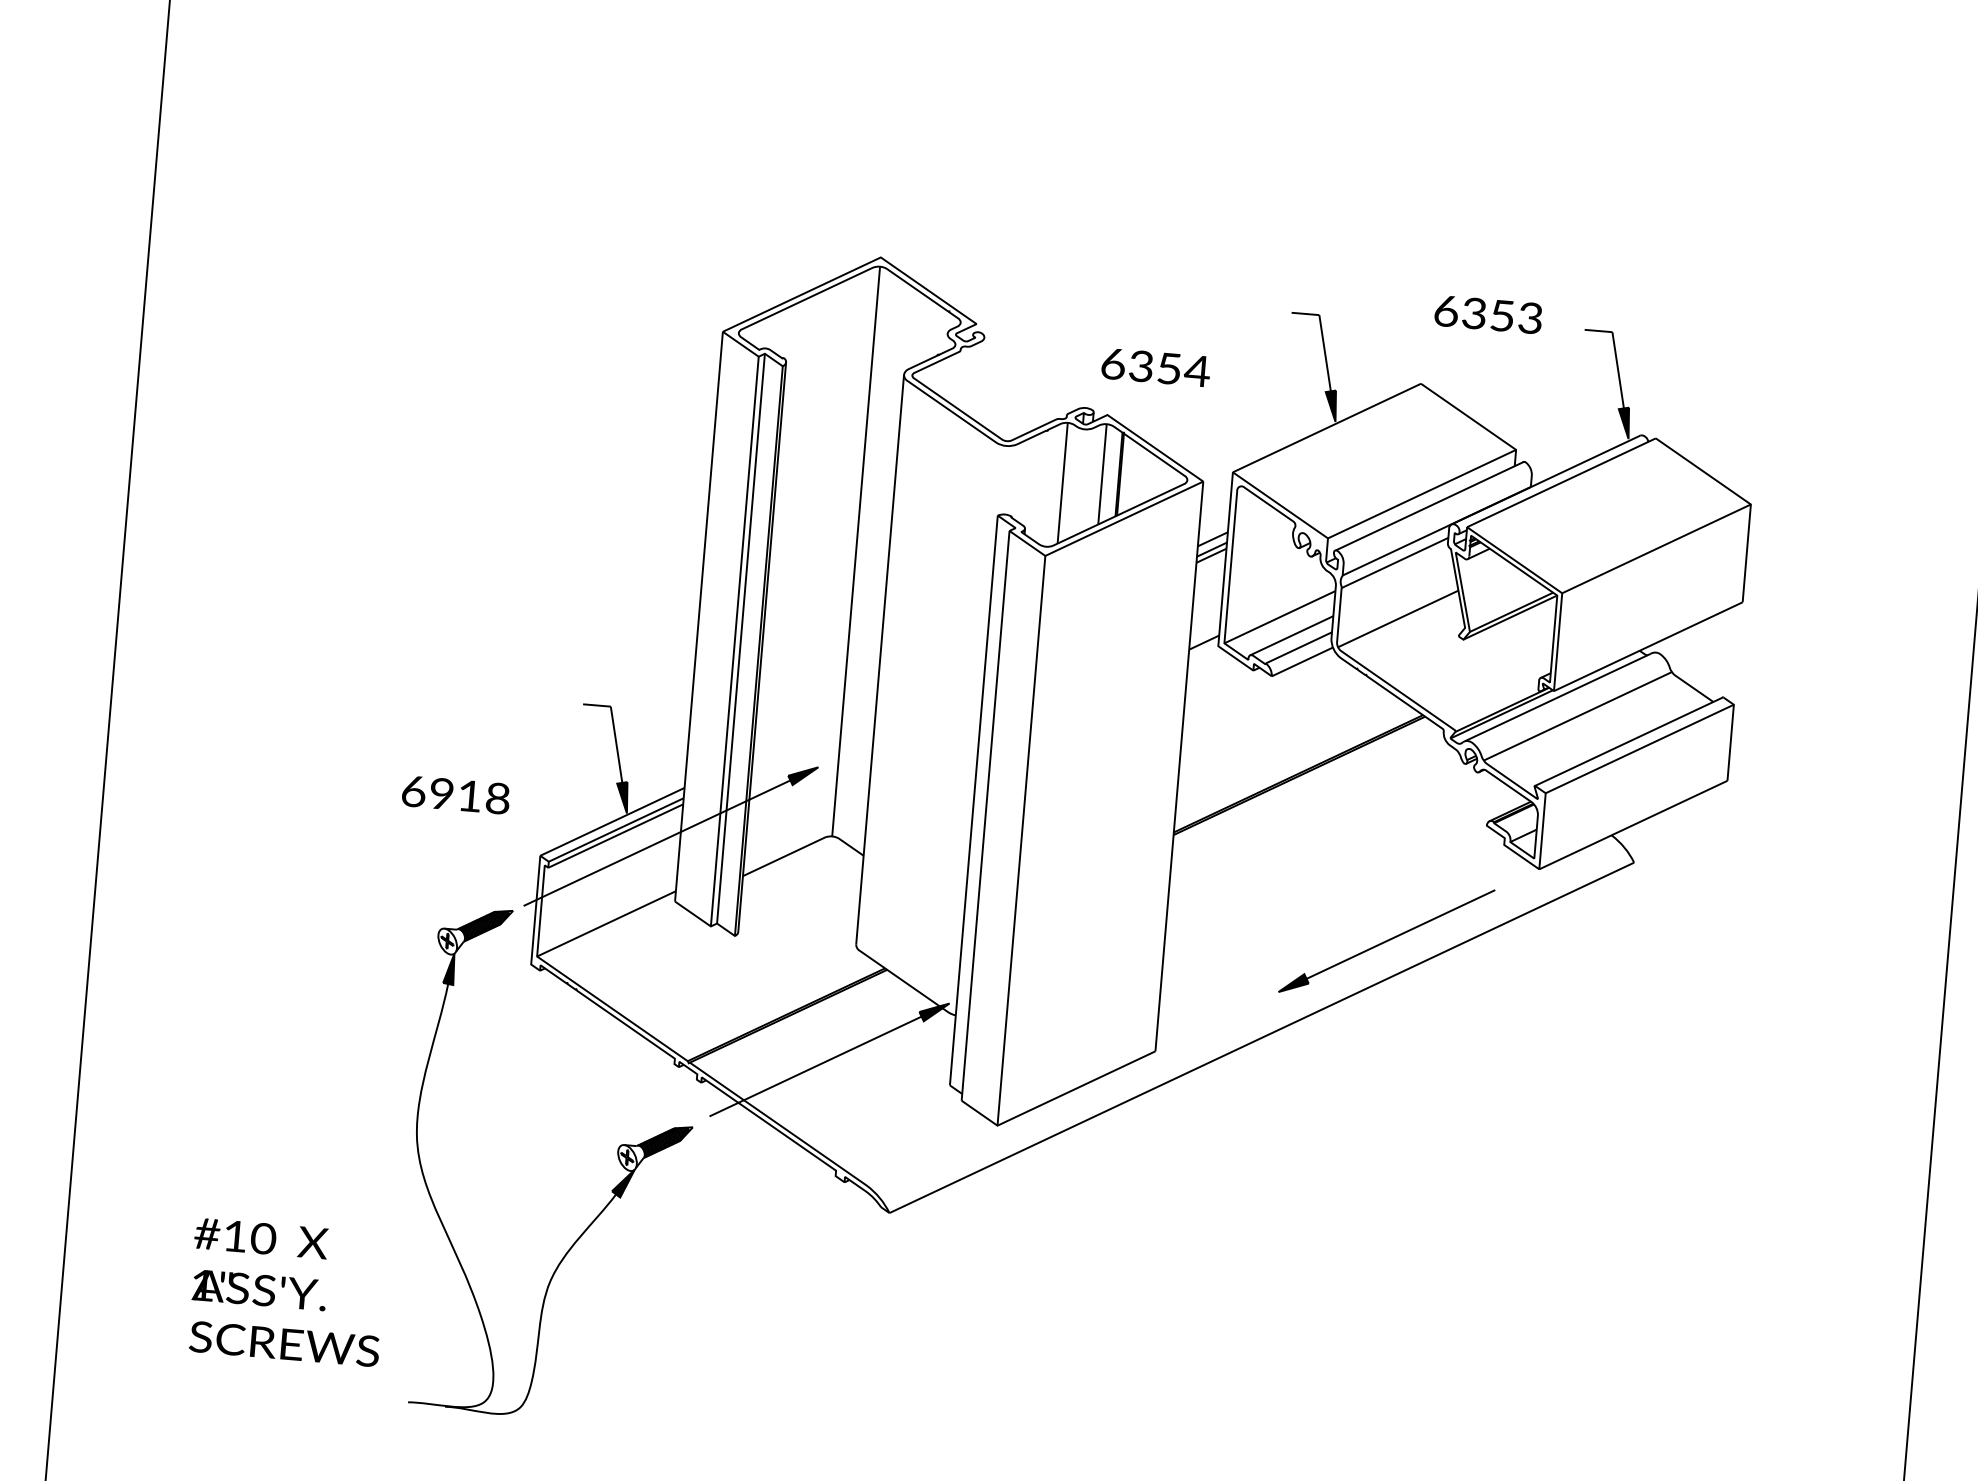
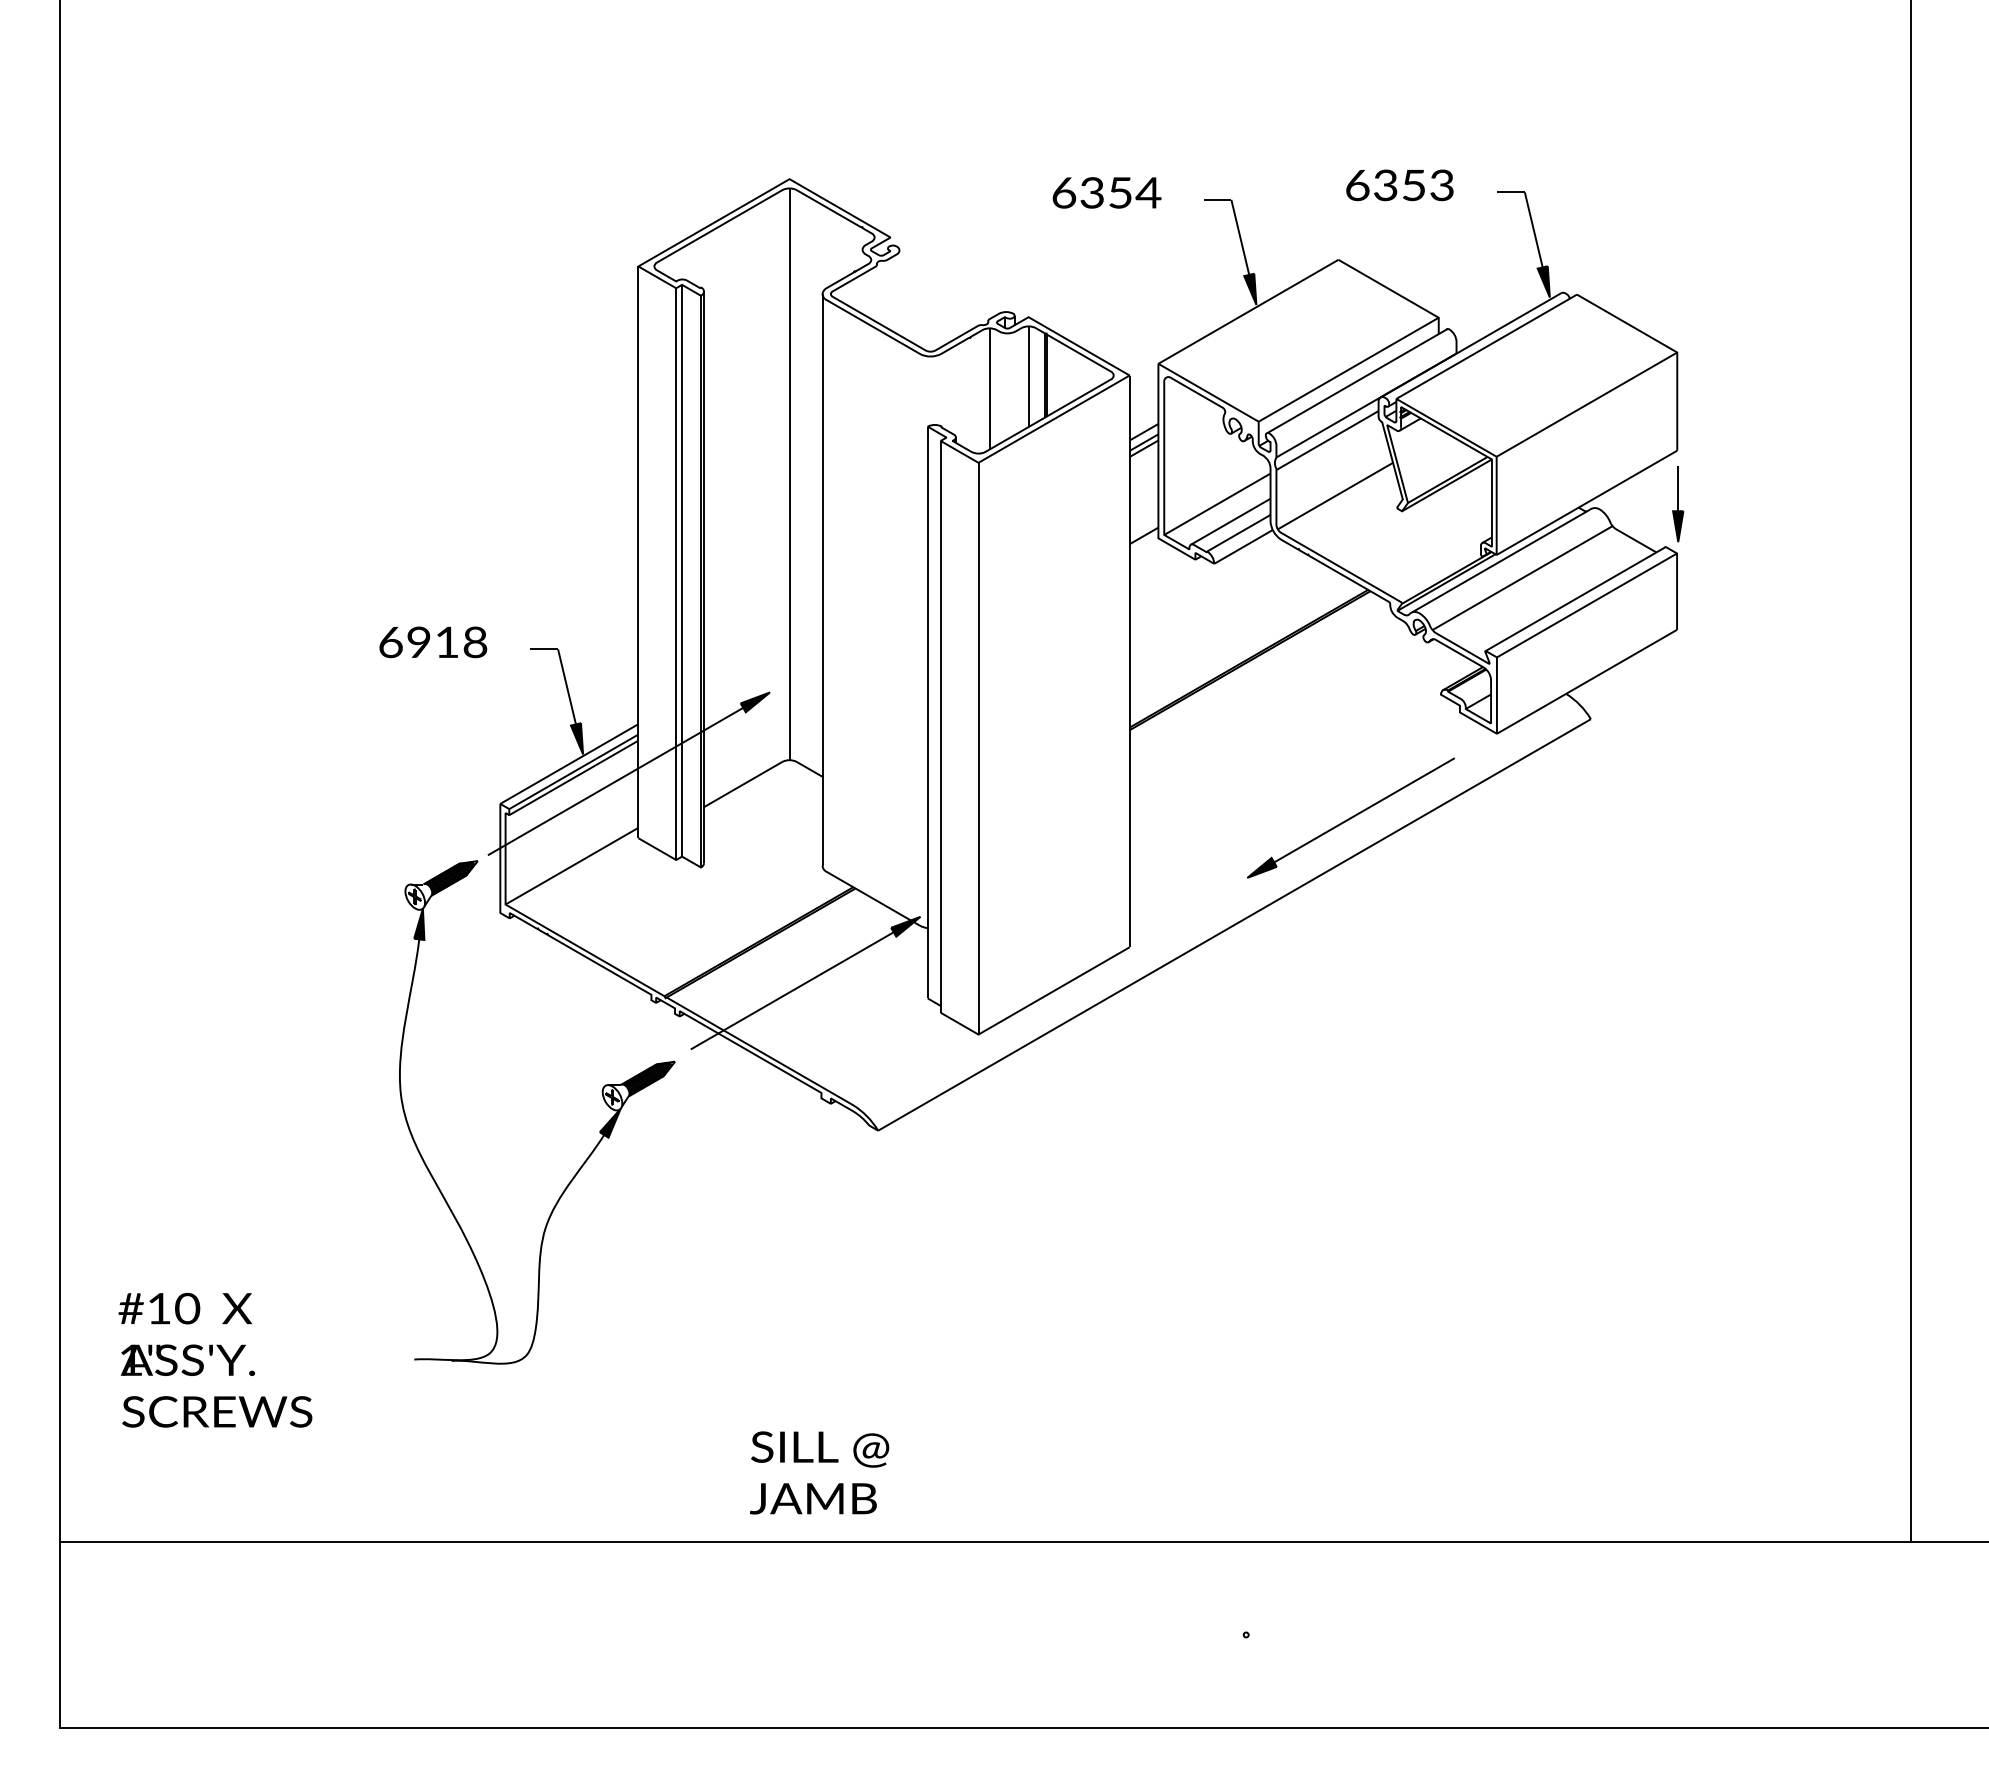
text: (1155, 367) -> (1106, 192), moved
part: (1739, 656) -> (1678, 504), added
text: (456, 795) -> (433, 642), moved
text: (287, 1291) -> (215, 1359), moved

